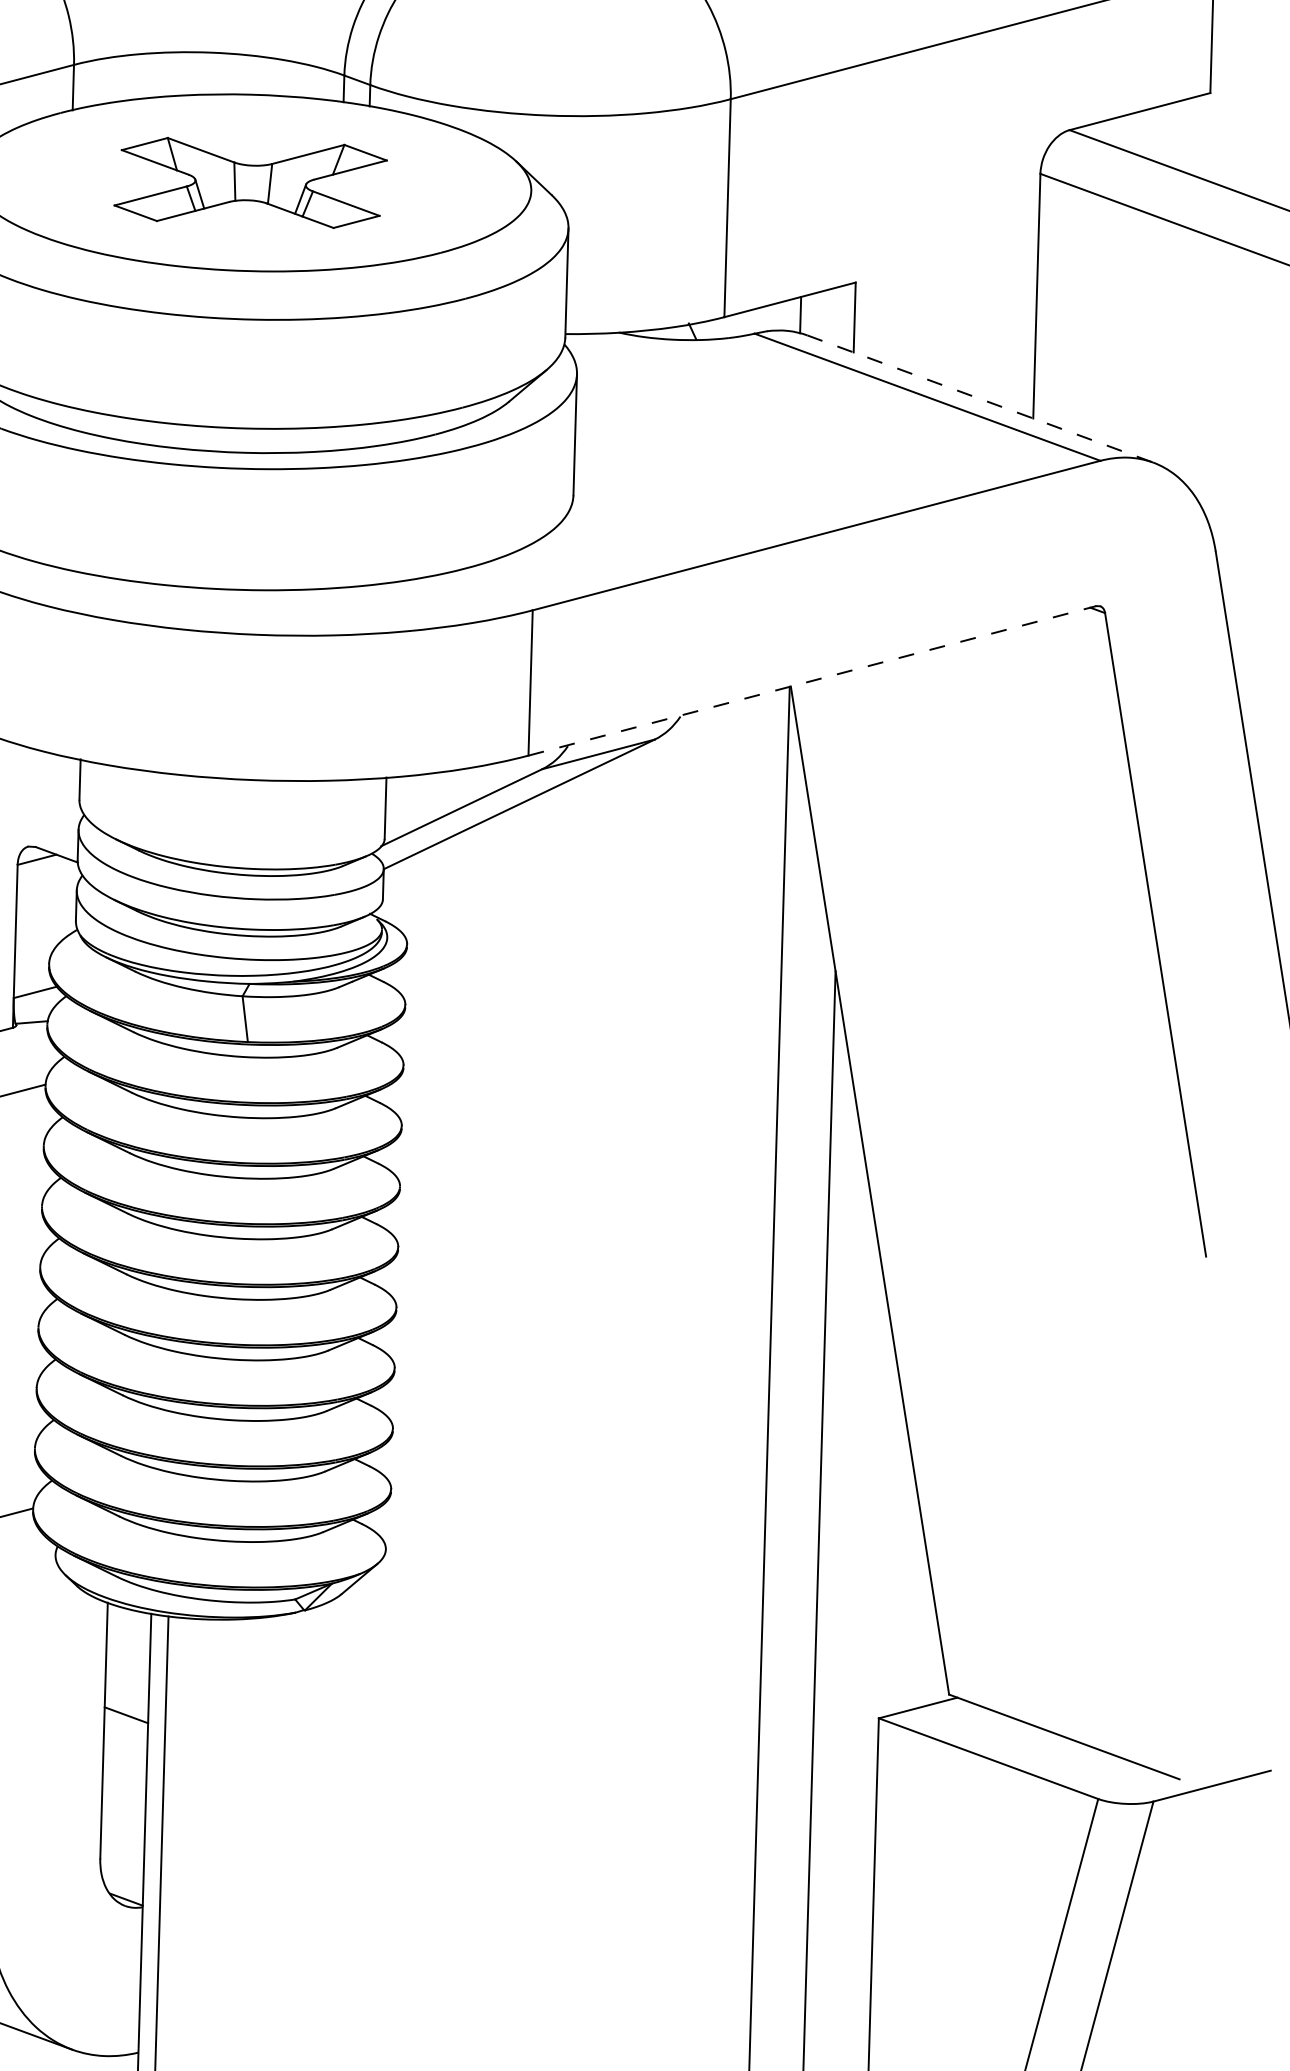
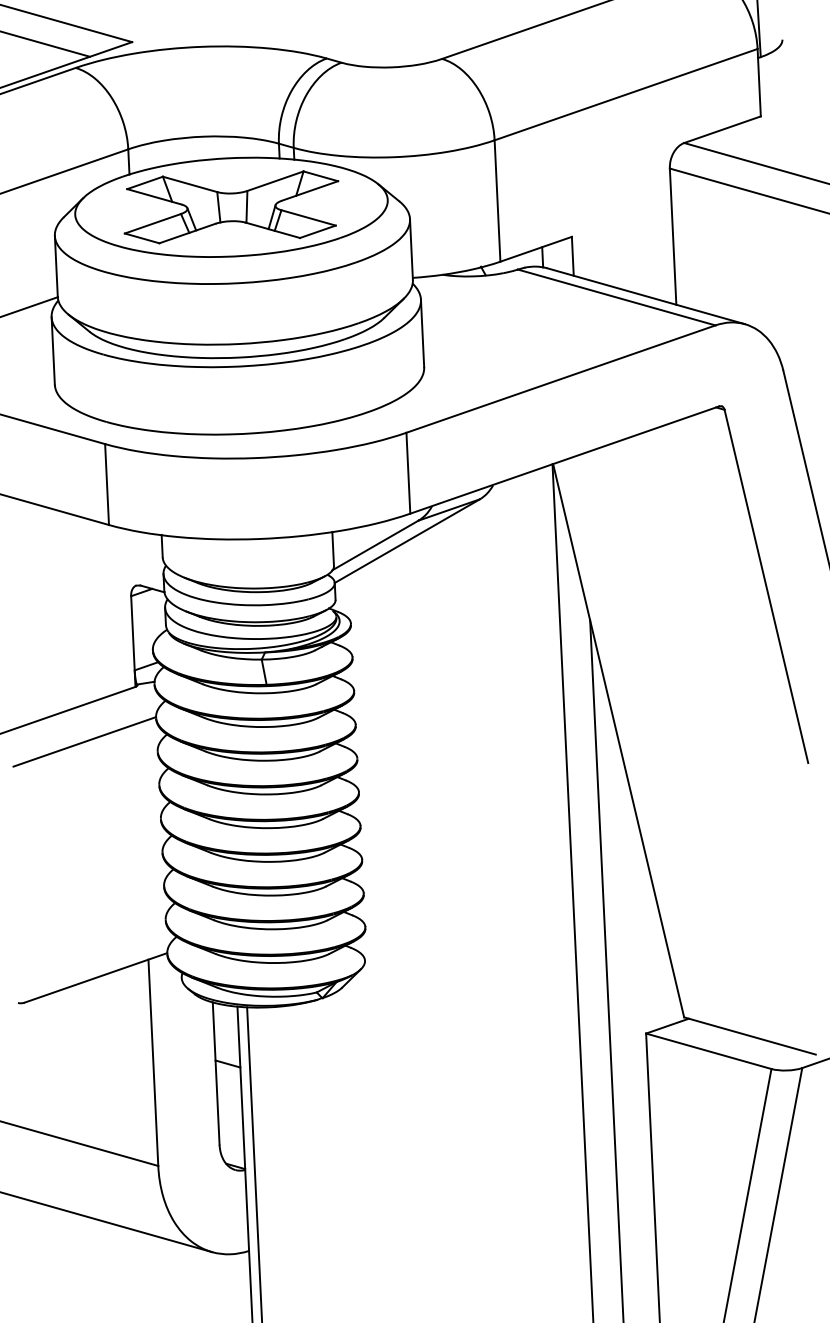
part: (250, 183) -> (231, 207), size x1.43
line: (981, 399) -> (646, 296), dashed -> solid
line: (811, 681) -> (564, 460), dashed -> solid

